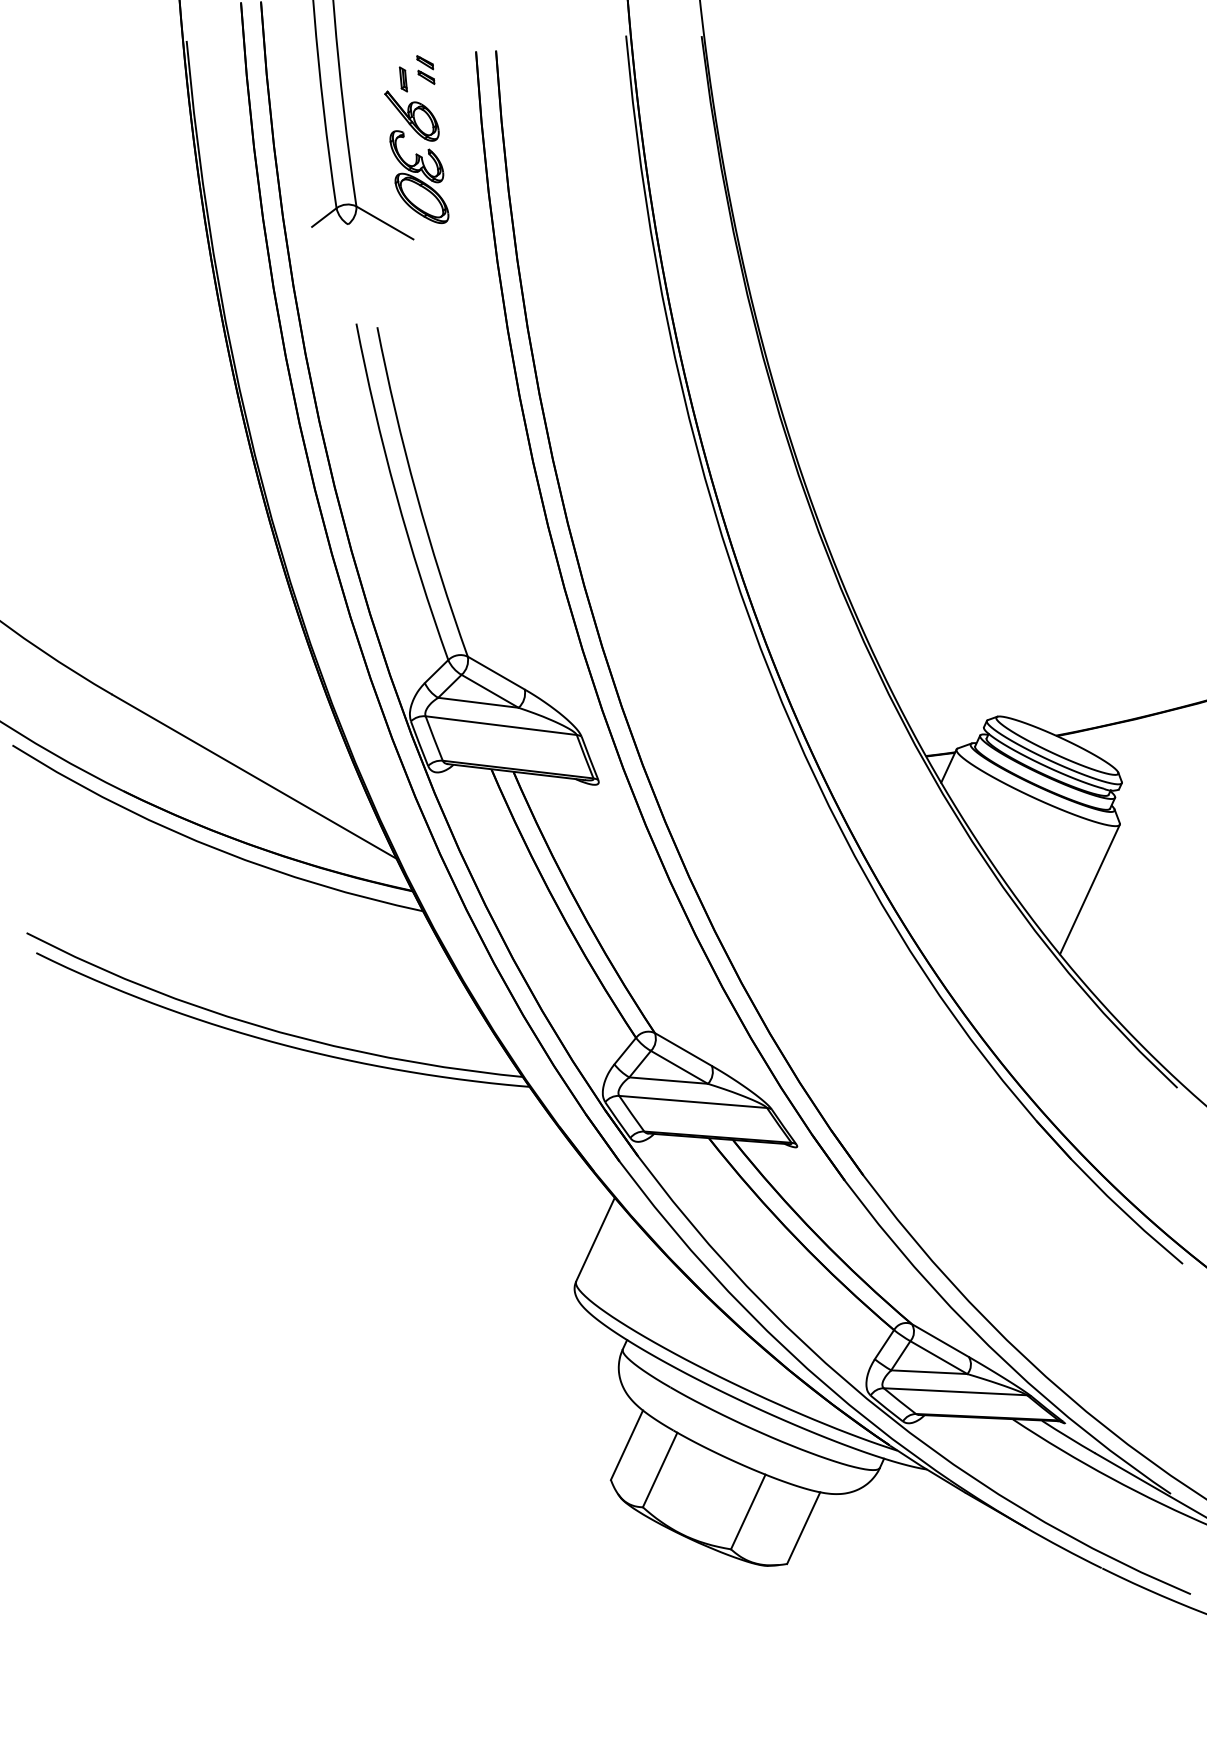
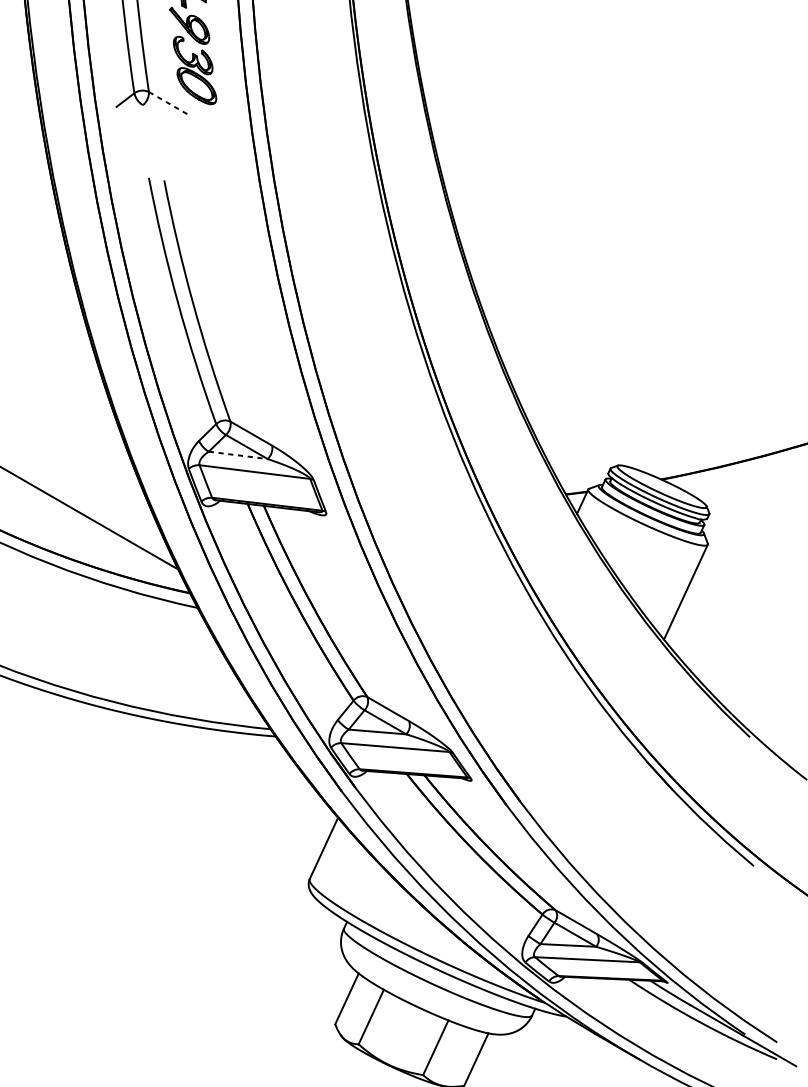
line: (384, 222) -> (169, 103), solid -> dashed
line: (478, 702) -> (238, 455), solid -> dashed

